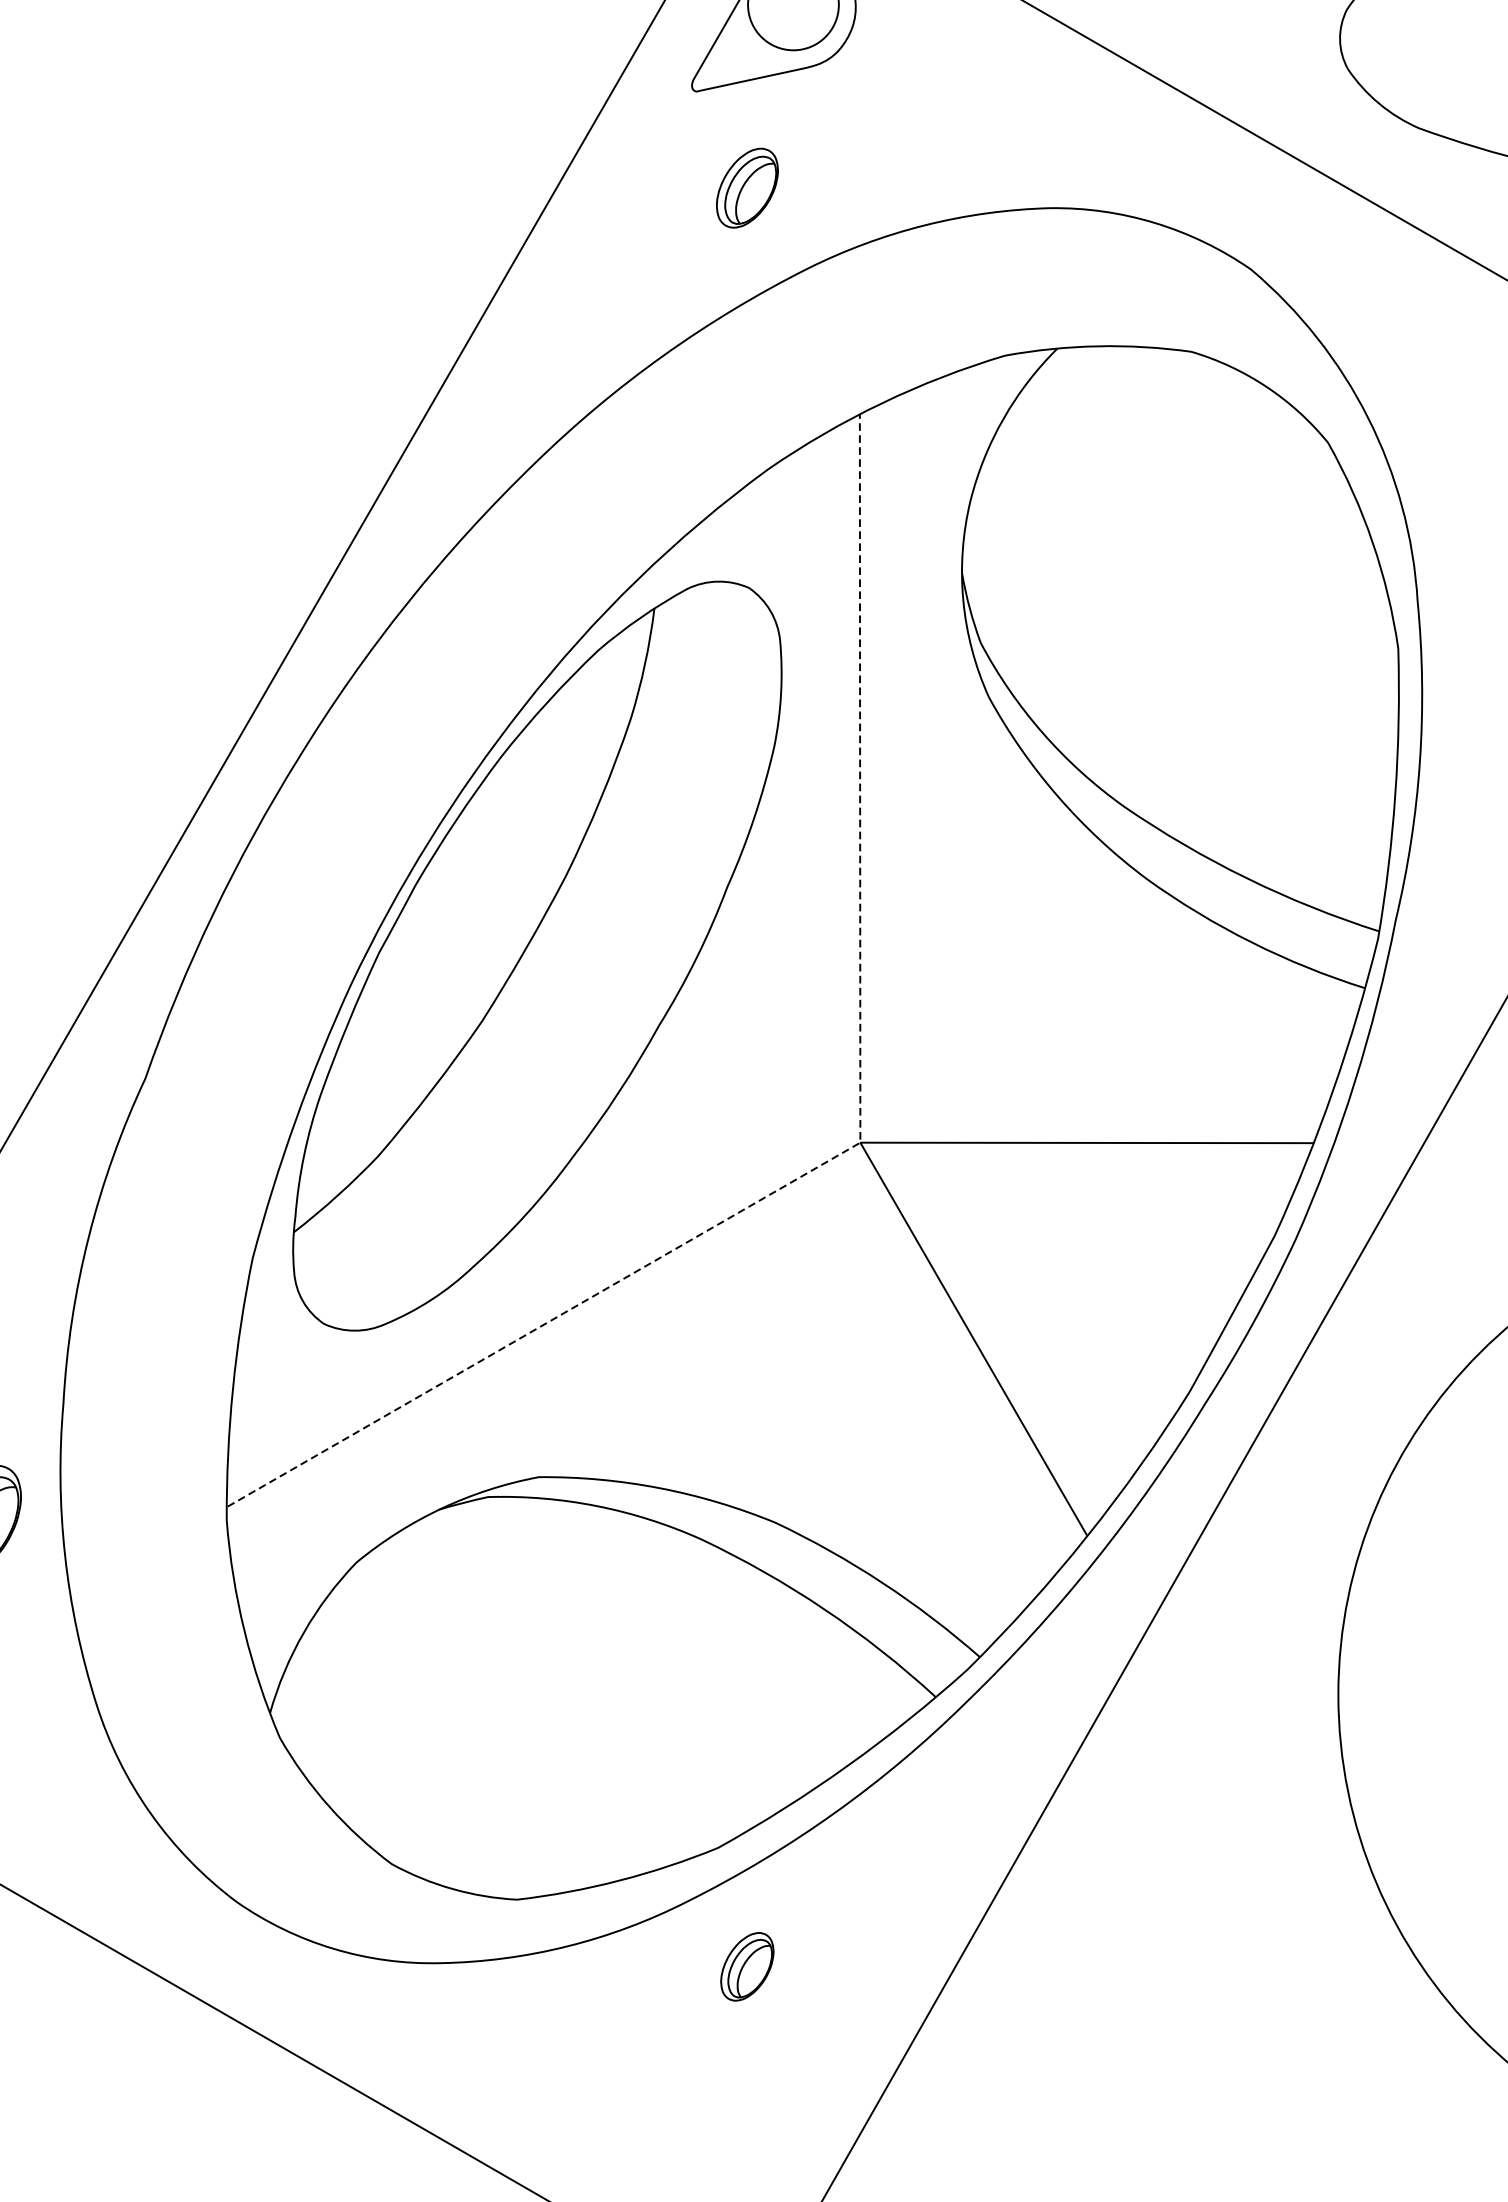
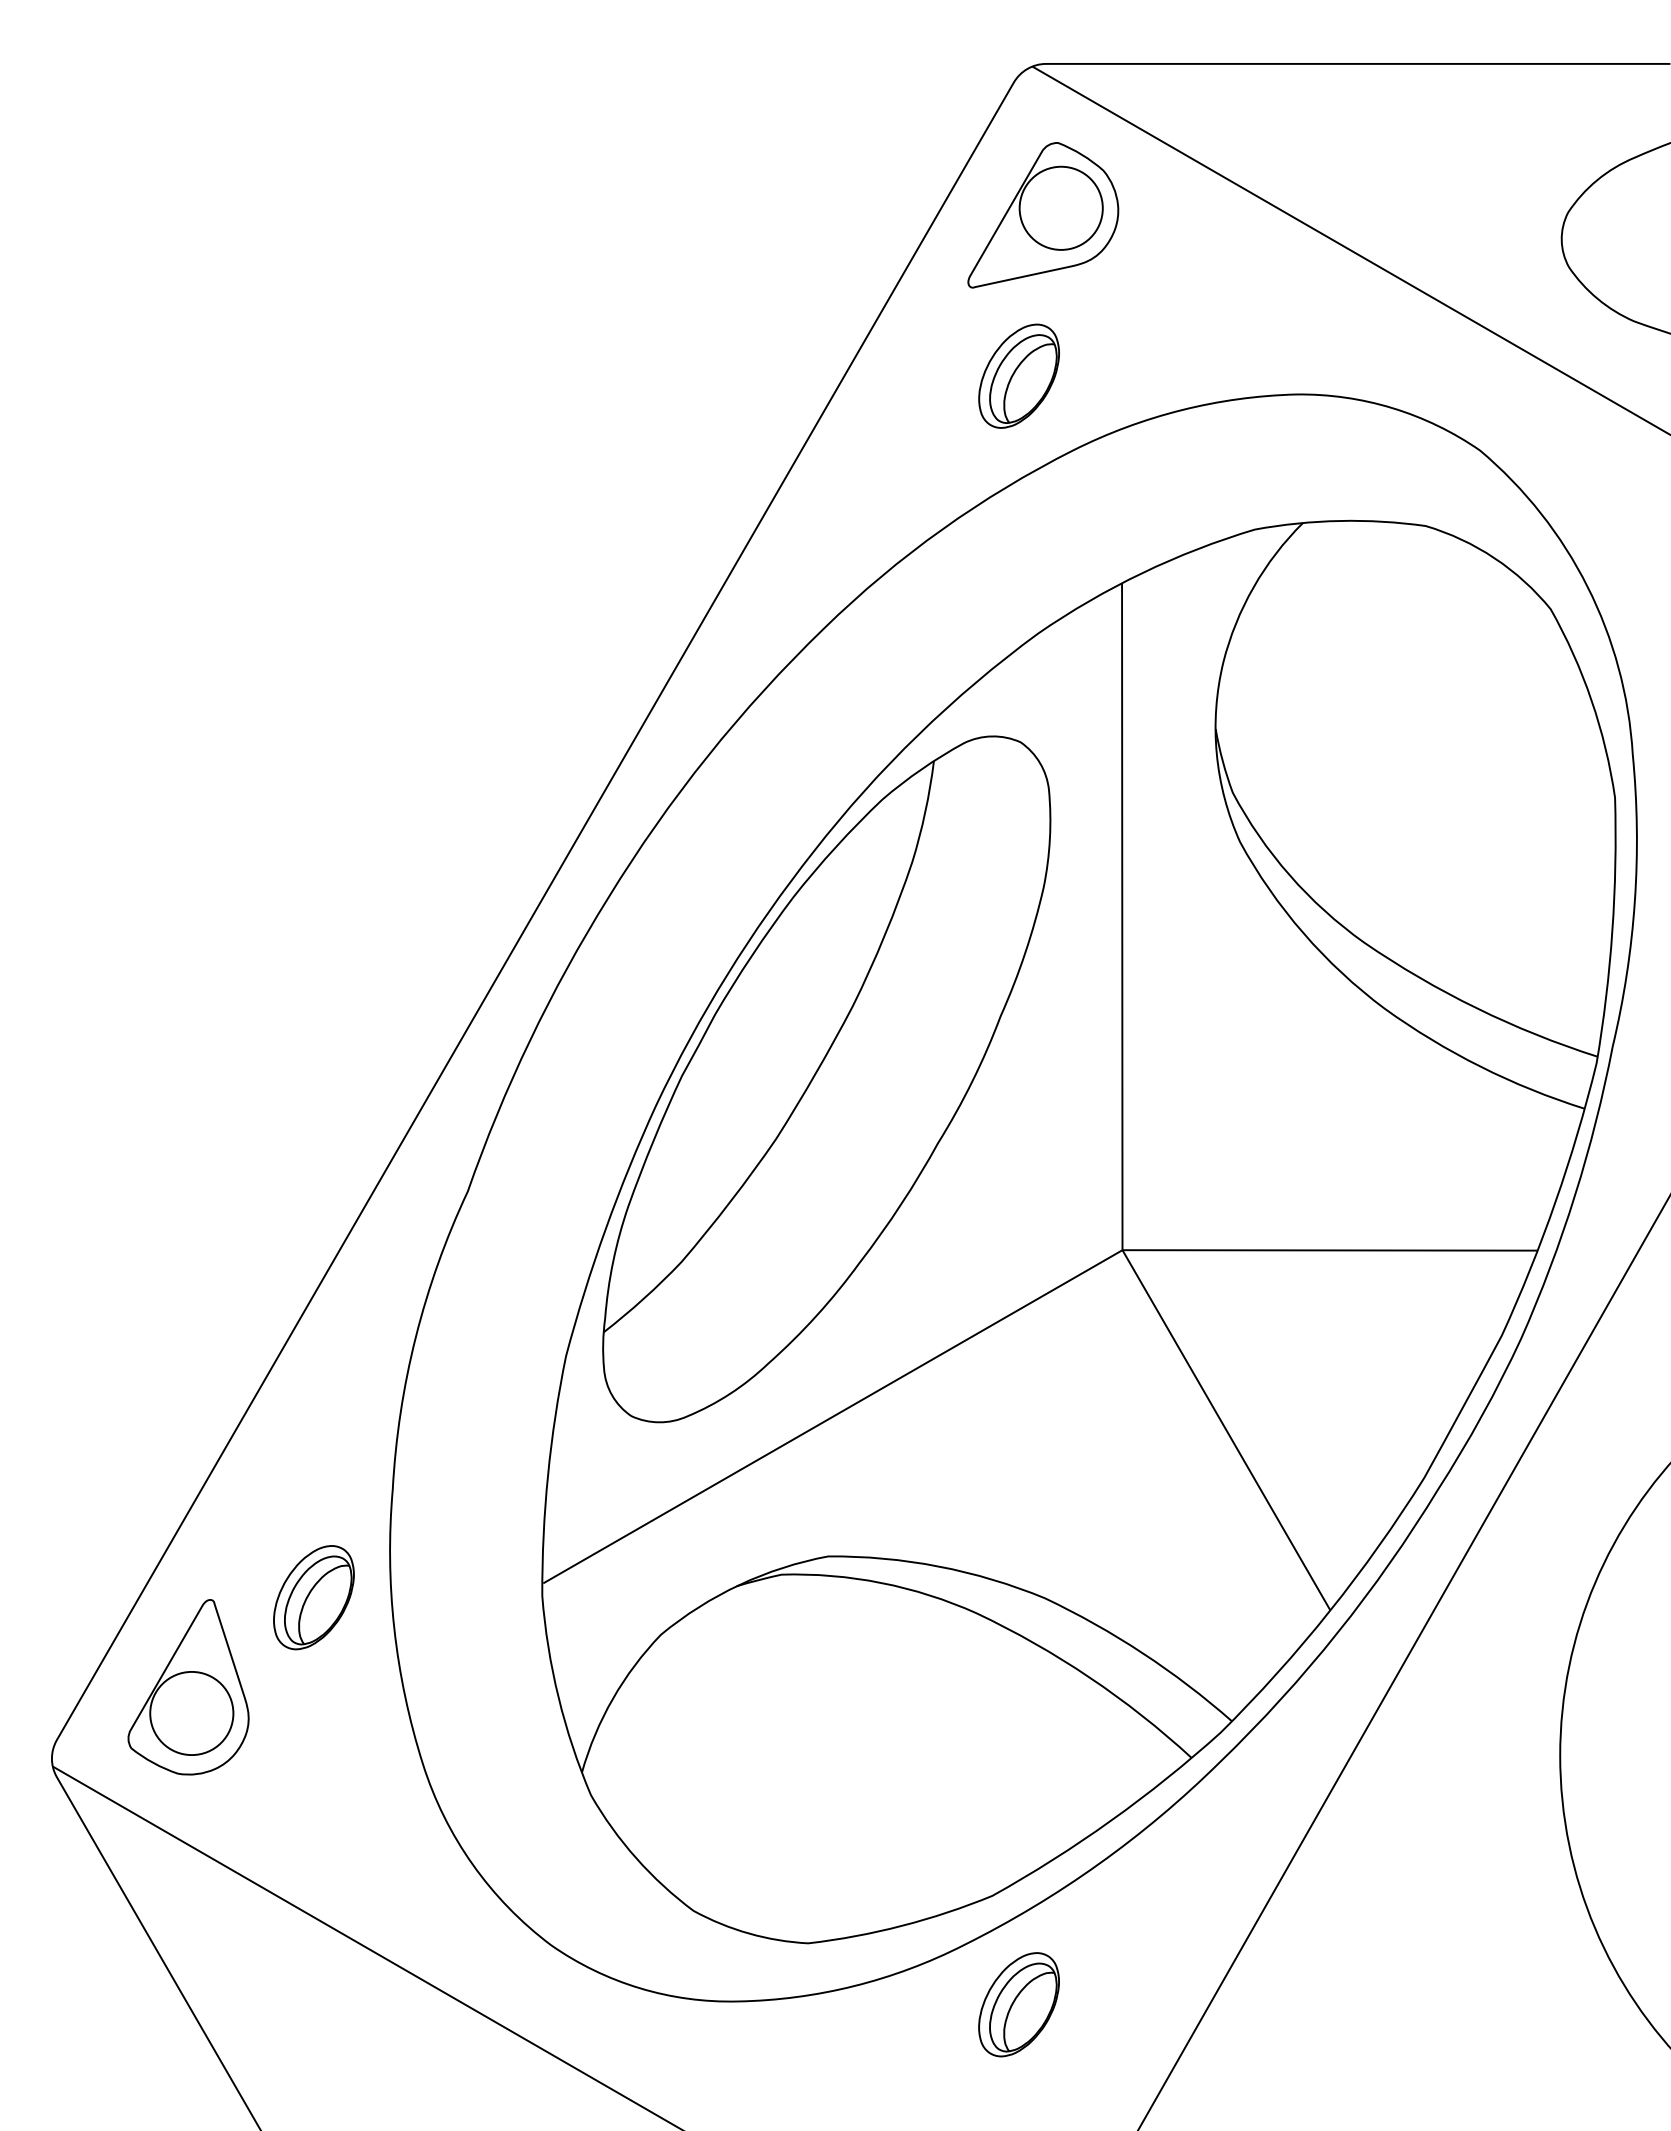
part: (746, 187) -> (1018, 375), size x1.43
line: (860, 1143) -> (1122, 1250), dashed -> solid
part: (746, 1966) -> (1018, 2004), size x1.67

